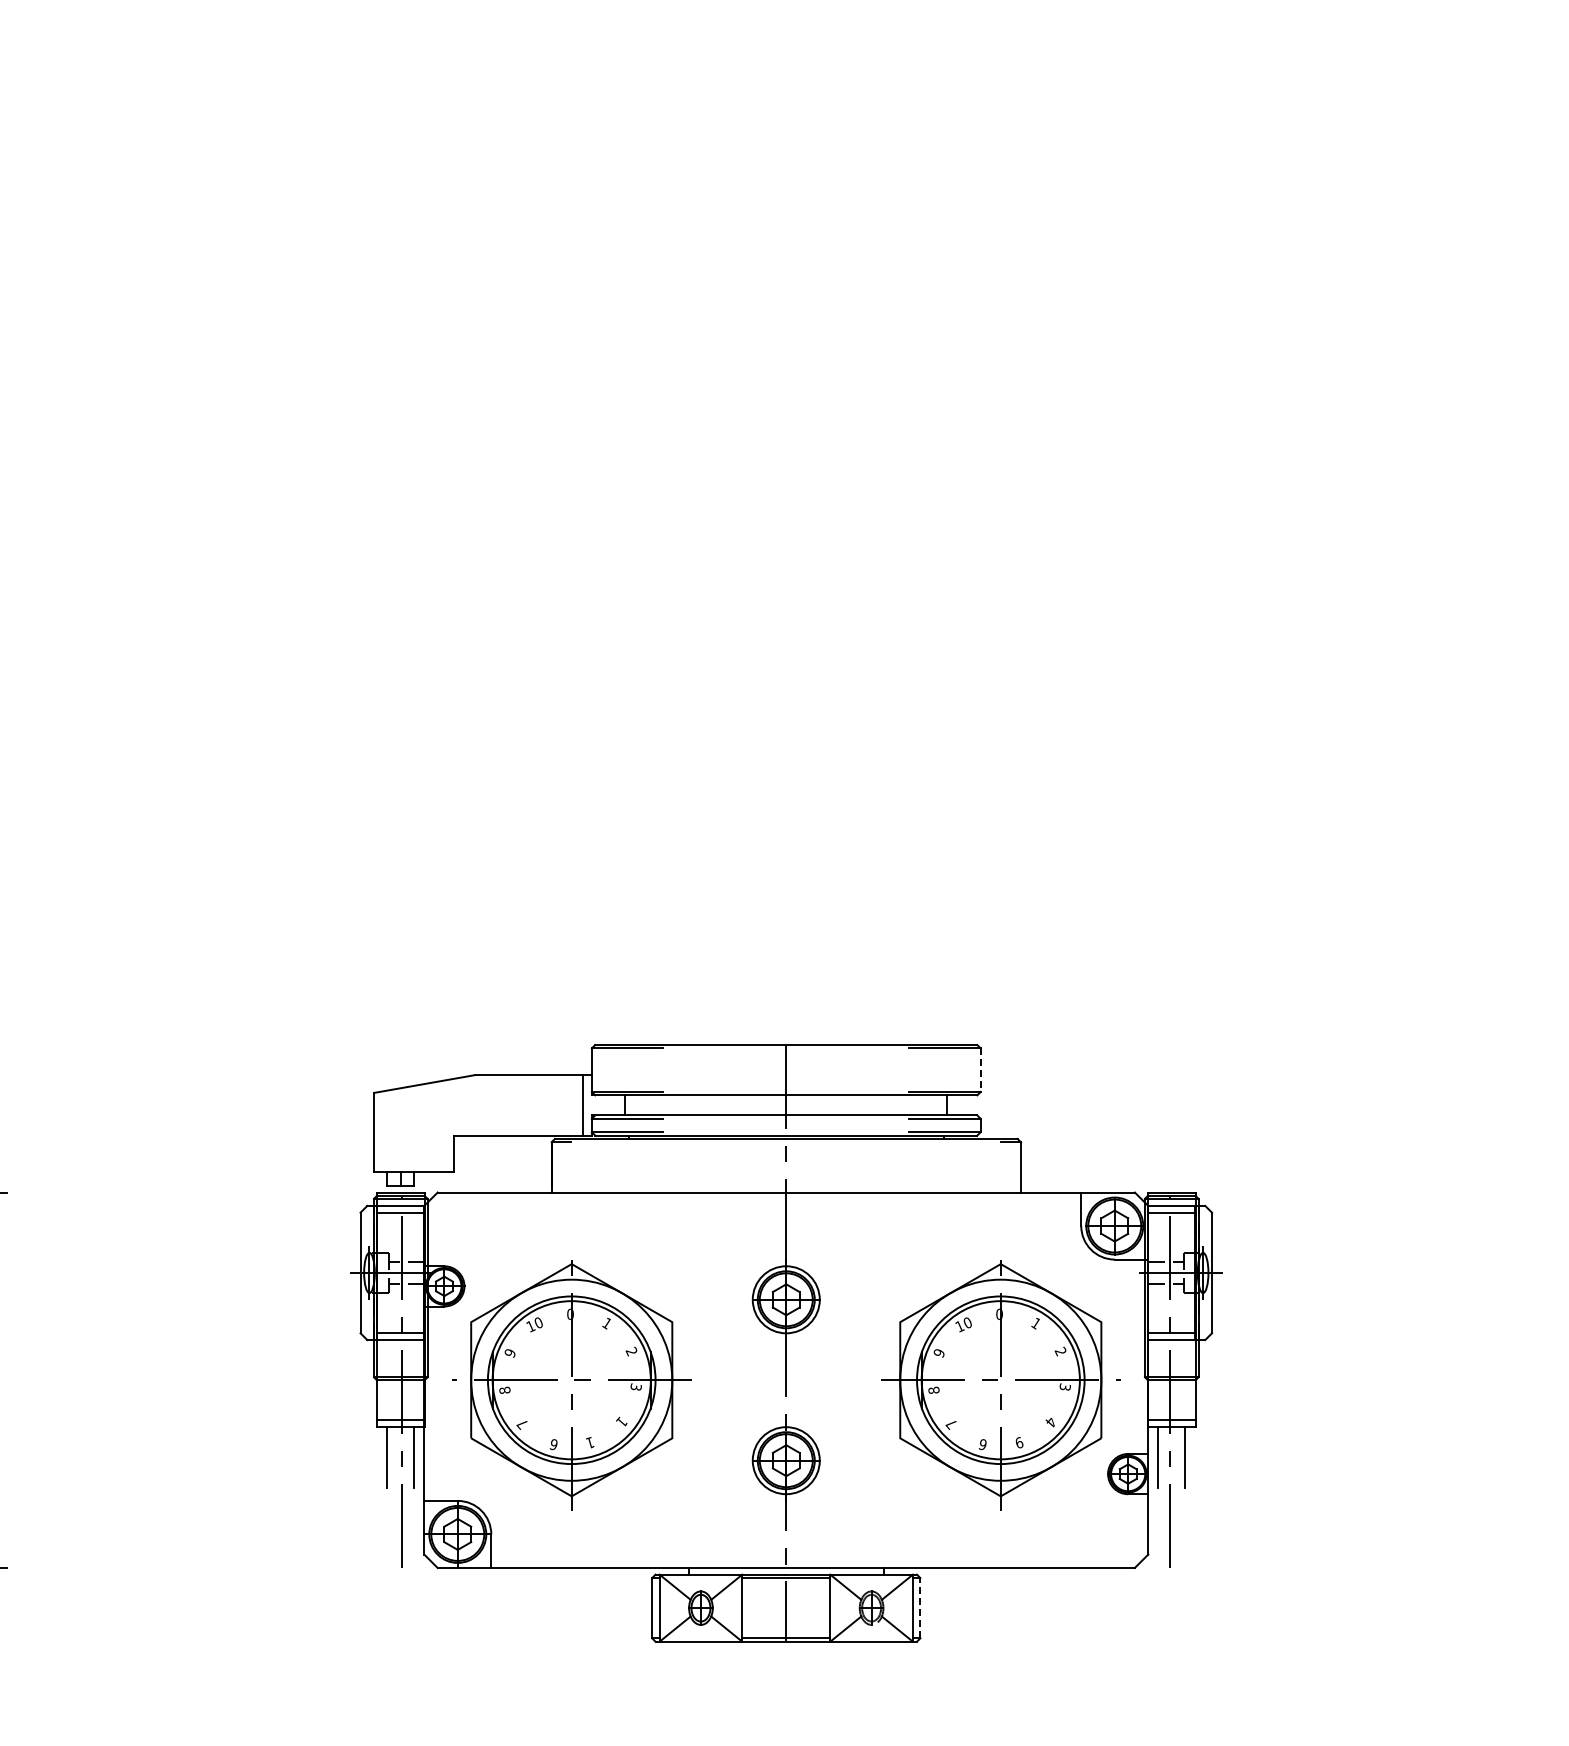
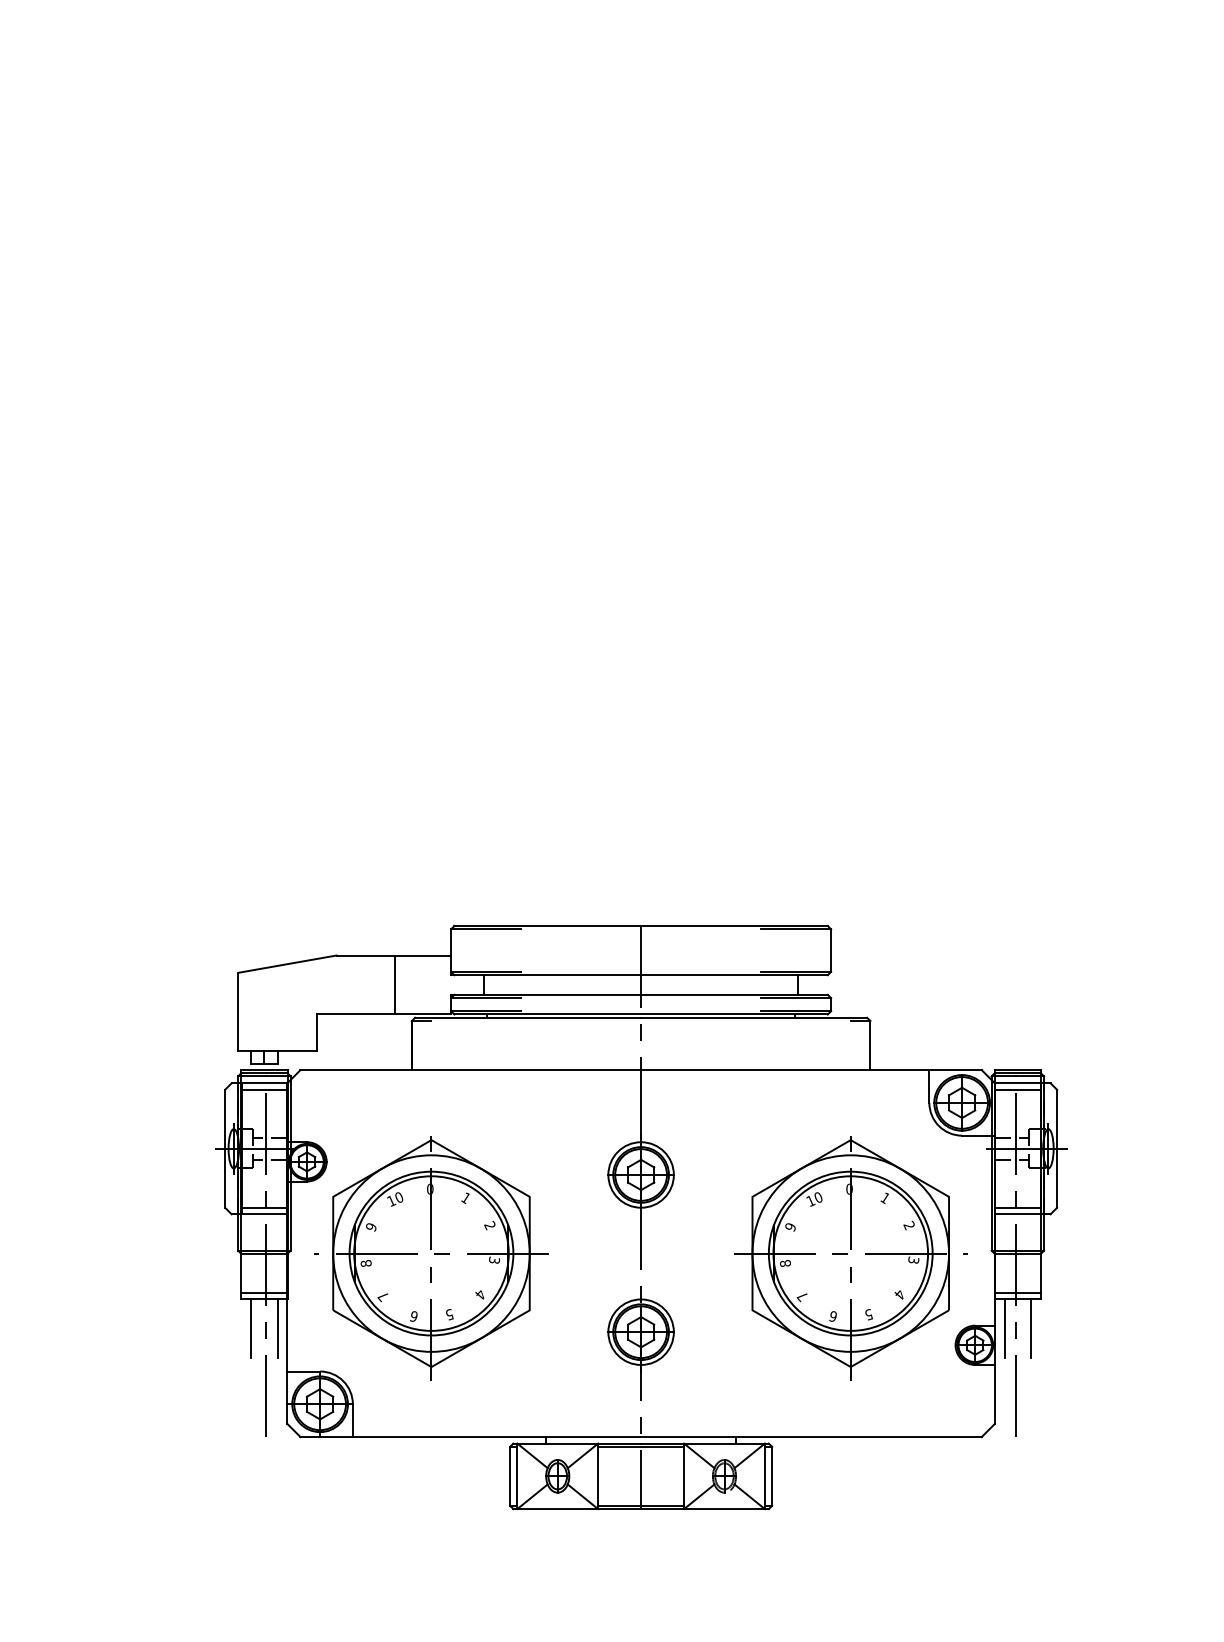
line: (980, 1070) -> (830, 950), dashed -> solid
line: (582, 1105) -> (395, 985), moved
text: (621, 1421) -> (480, 1293), 1 -> 4
text: (590, 1442) -> (449, 1314), 1 -> 5
text: (1019, 1442) -> (869, 1314), 9 -> 5
line: (920, 1607) -> (772, 1475), dashed -> solid

